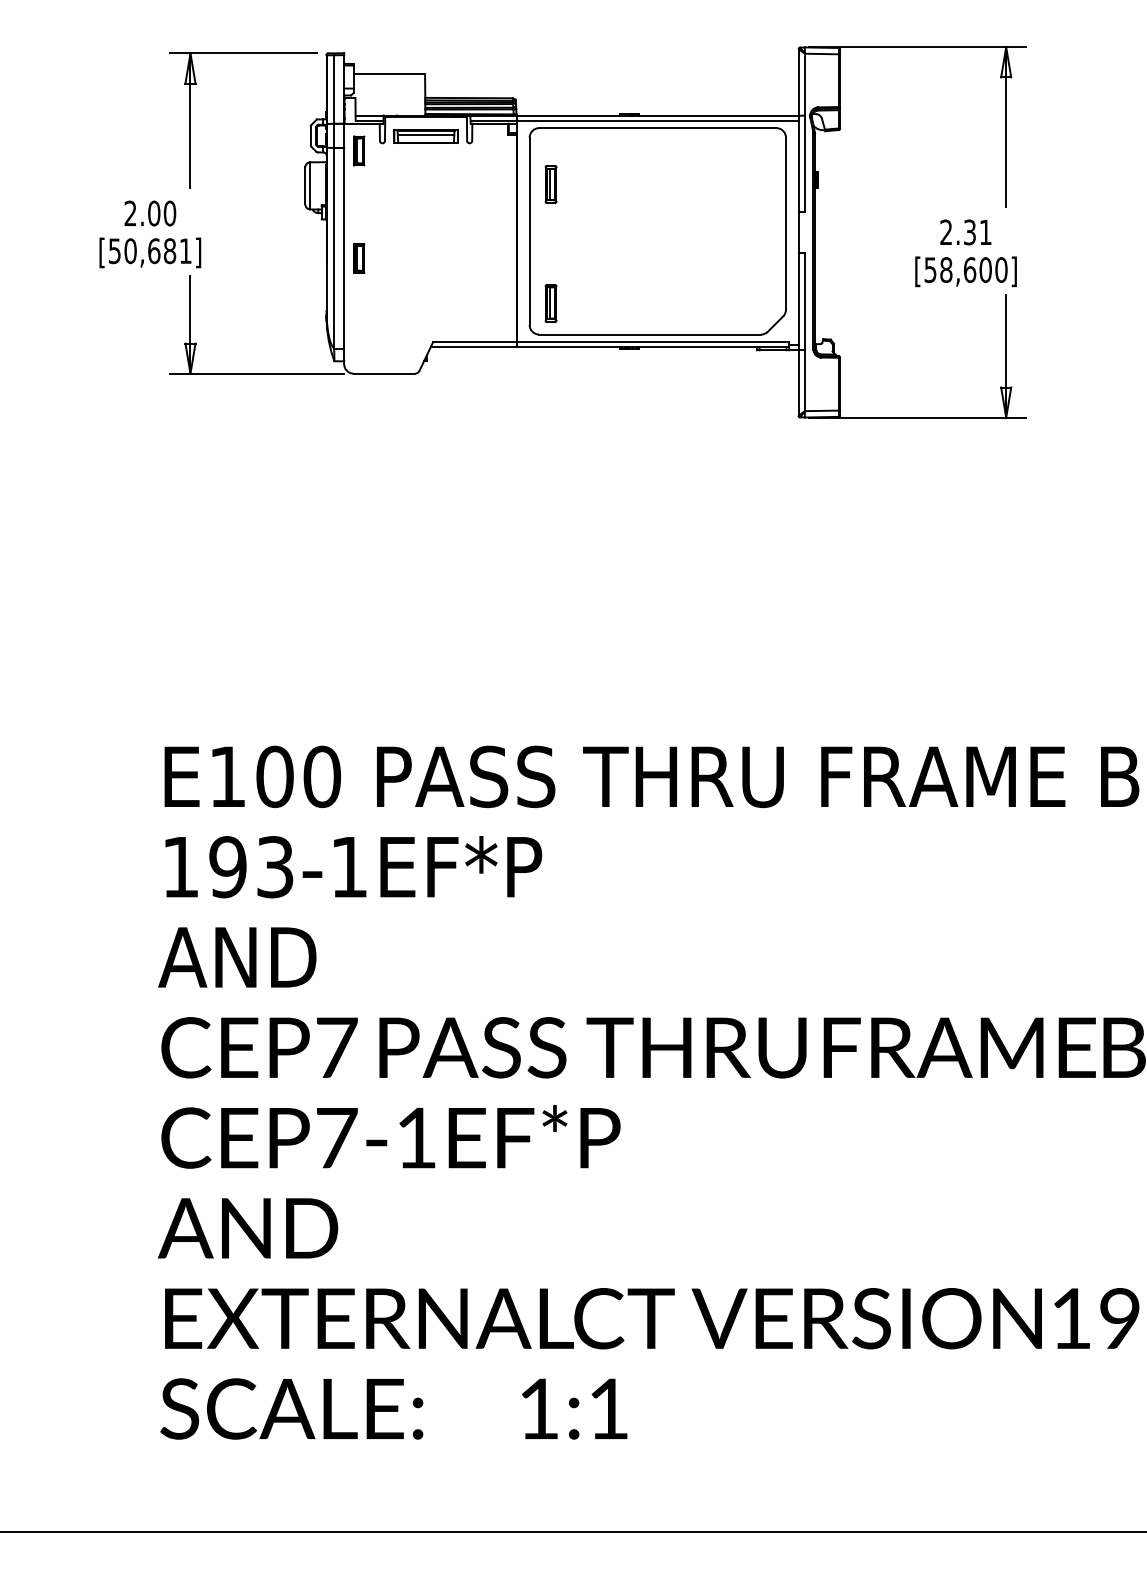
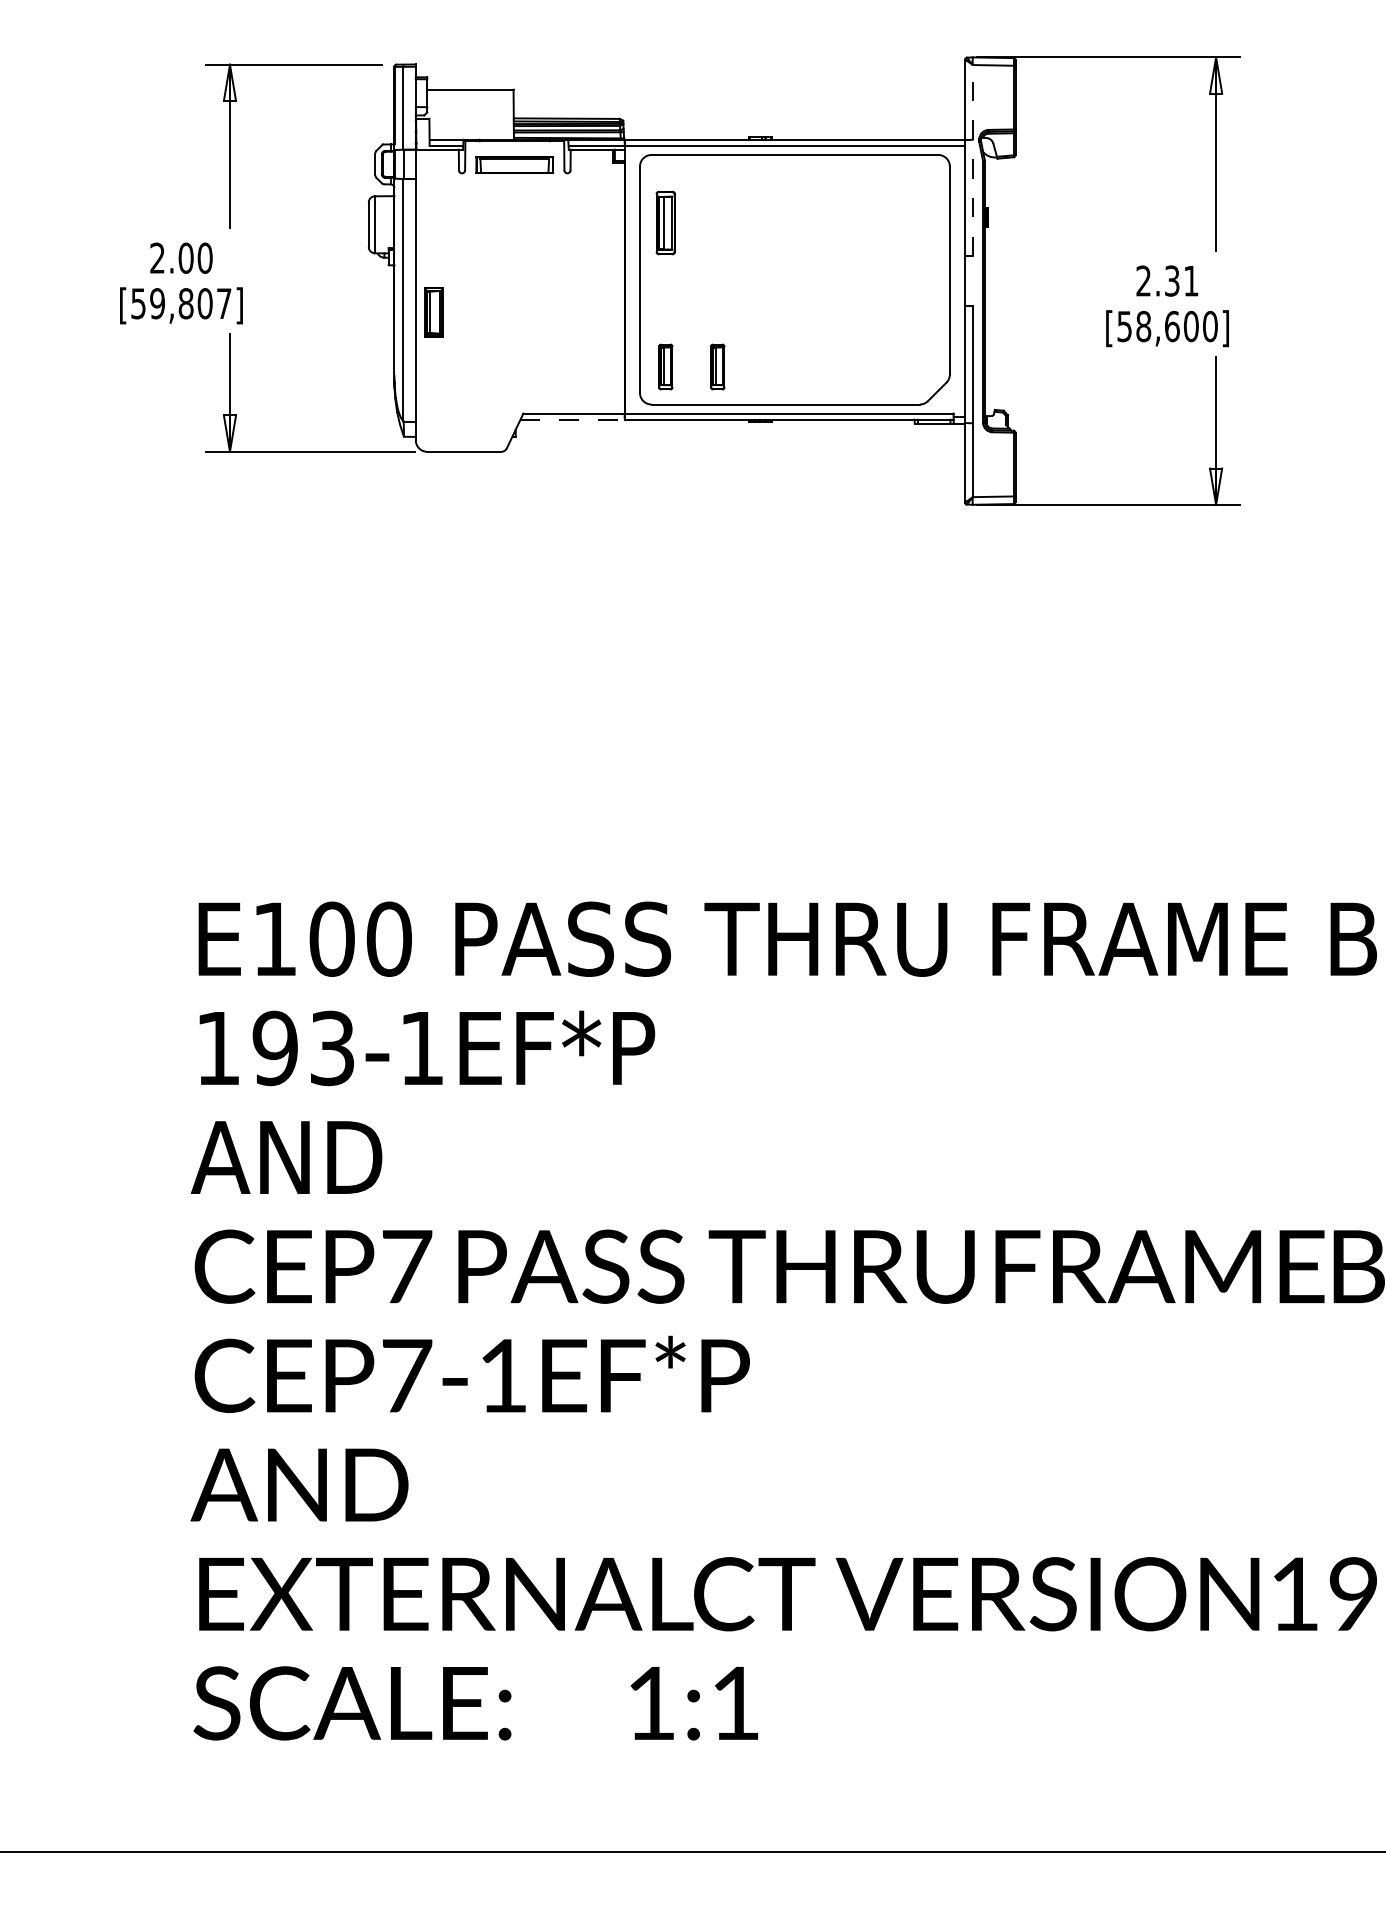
line: (804, 132) -> (972, 160), solid -> dashed
line: (425, 134) -> (514, 162), removed
part: (358, 150) -> (433, 182), removed
part: (550, 183) -> (665, 222), size x1.4
text: (157, 250) -> (190, 303), [50,681] -> [59,807]
part: (358, 258) -> (433, 312), size x1.4
part: (593, 303) -> (717, 366), added
line: (474, 346) -> (573, 419), solid -> dashed

